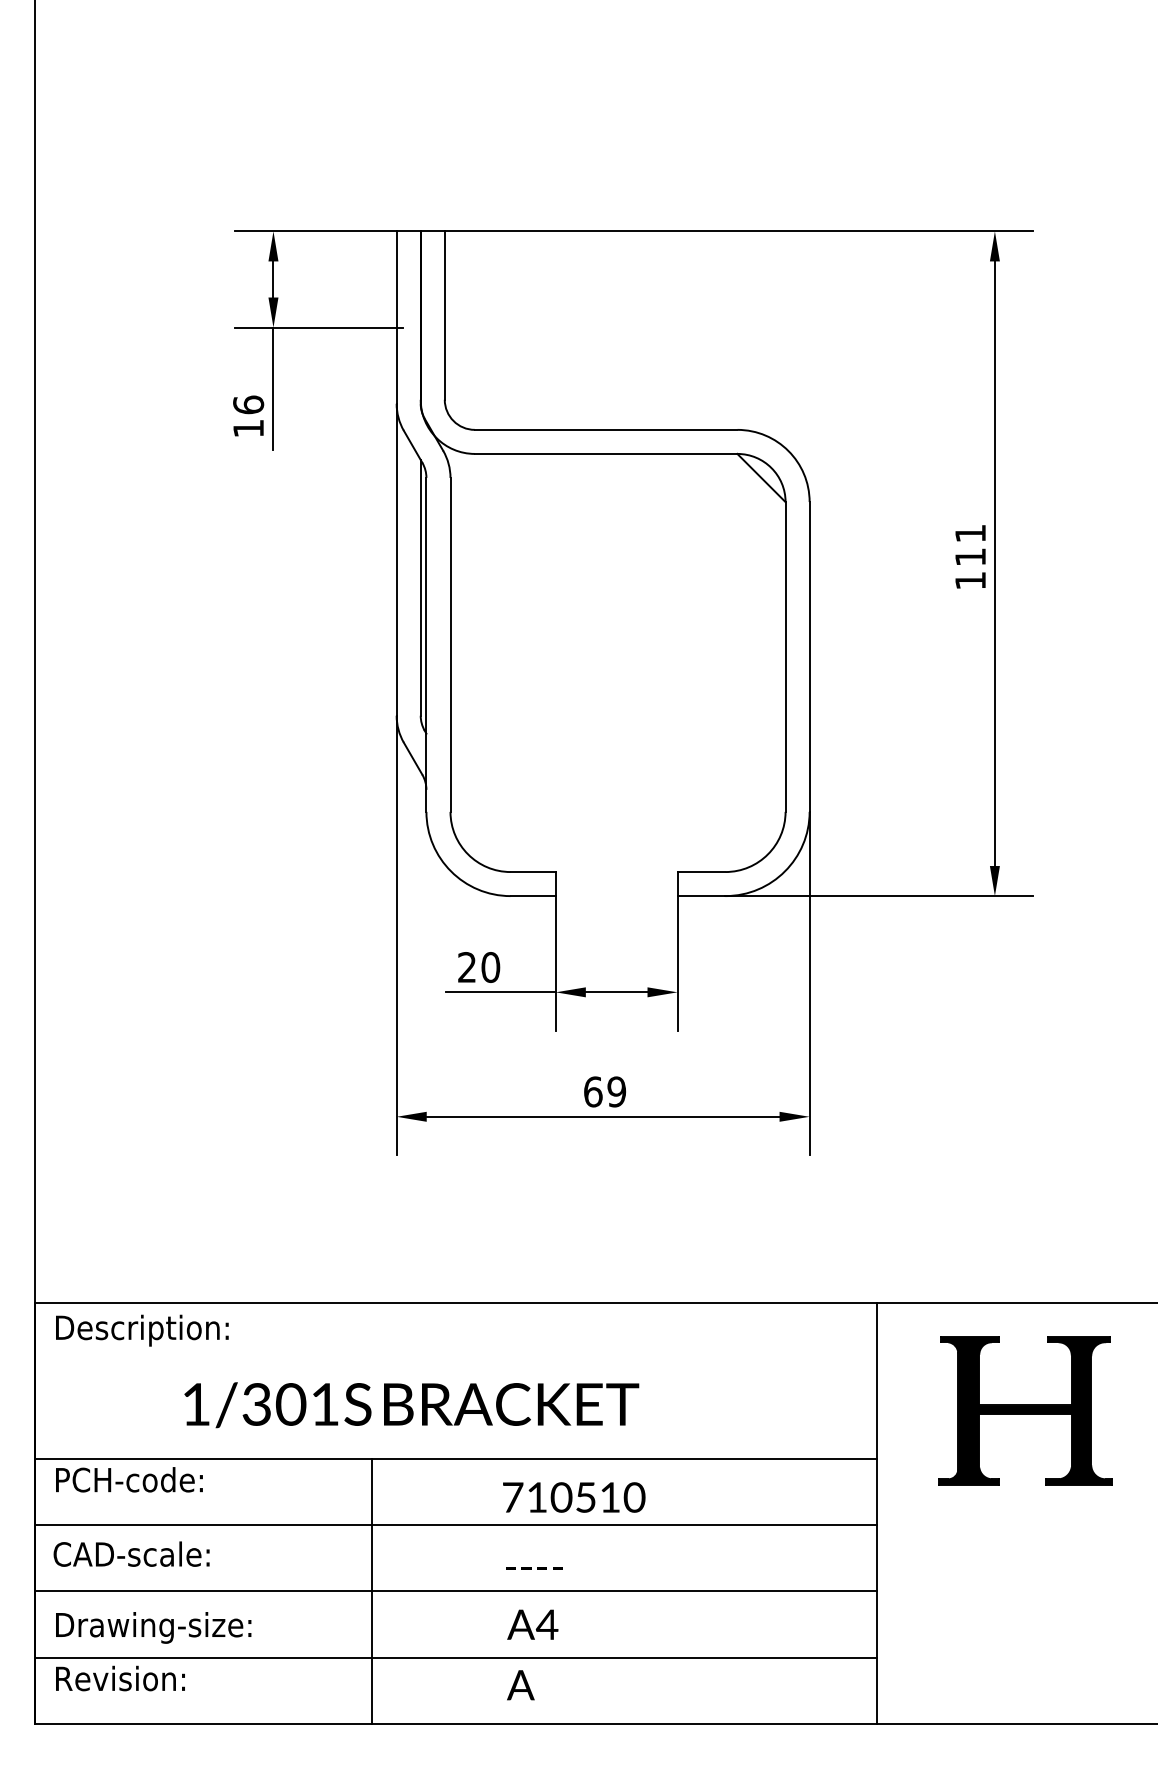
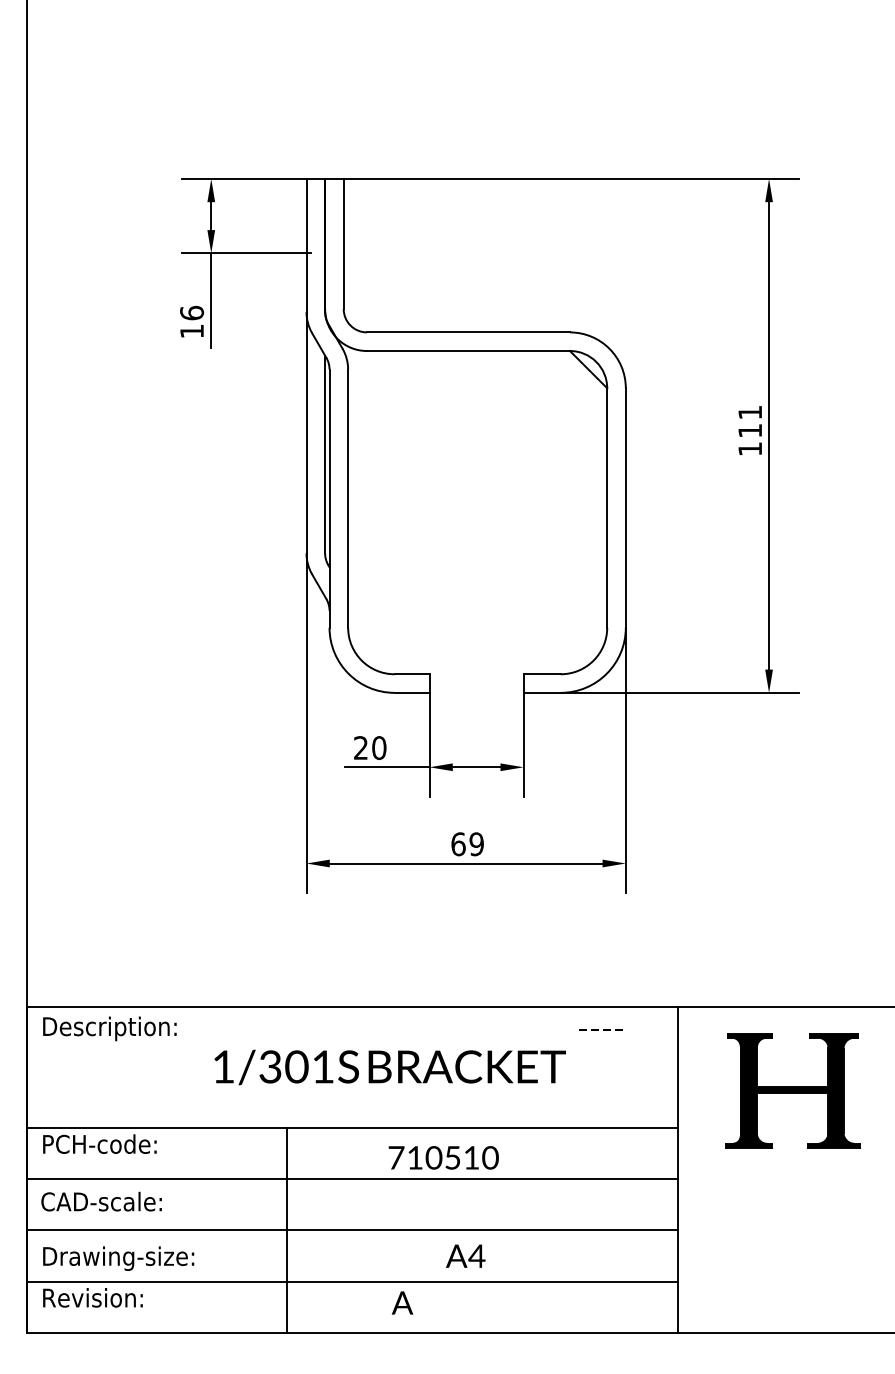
text: (410, 1405) -> (389, 1067), moved
text: (533, 1568) -> (600, 1029), moved
text: (532, 1623) -> (465, 1255), moved

